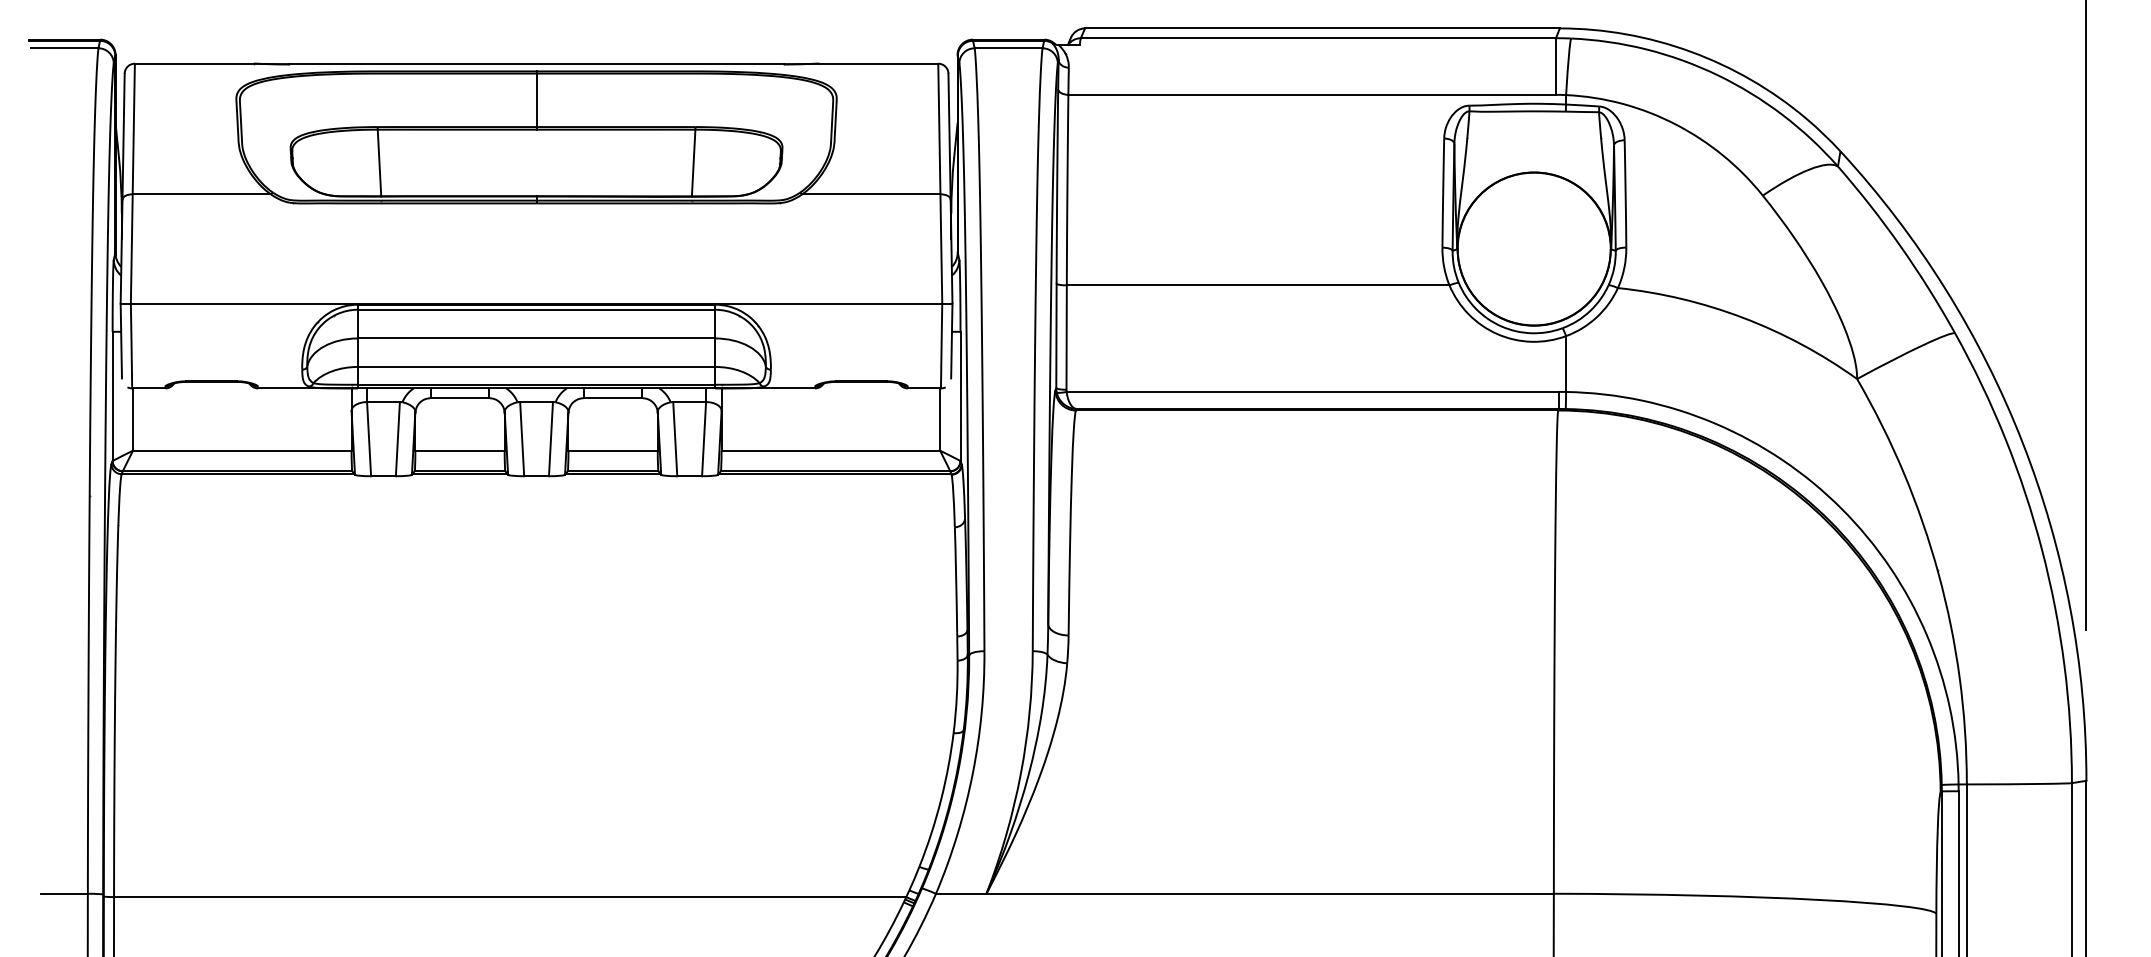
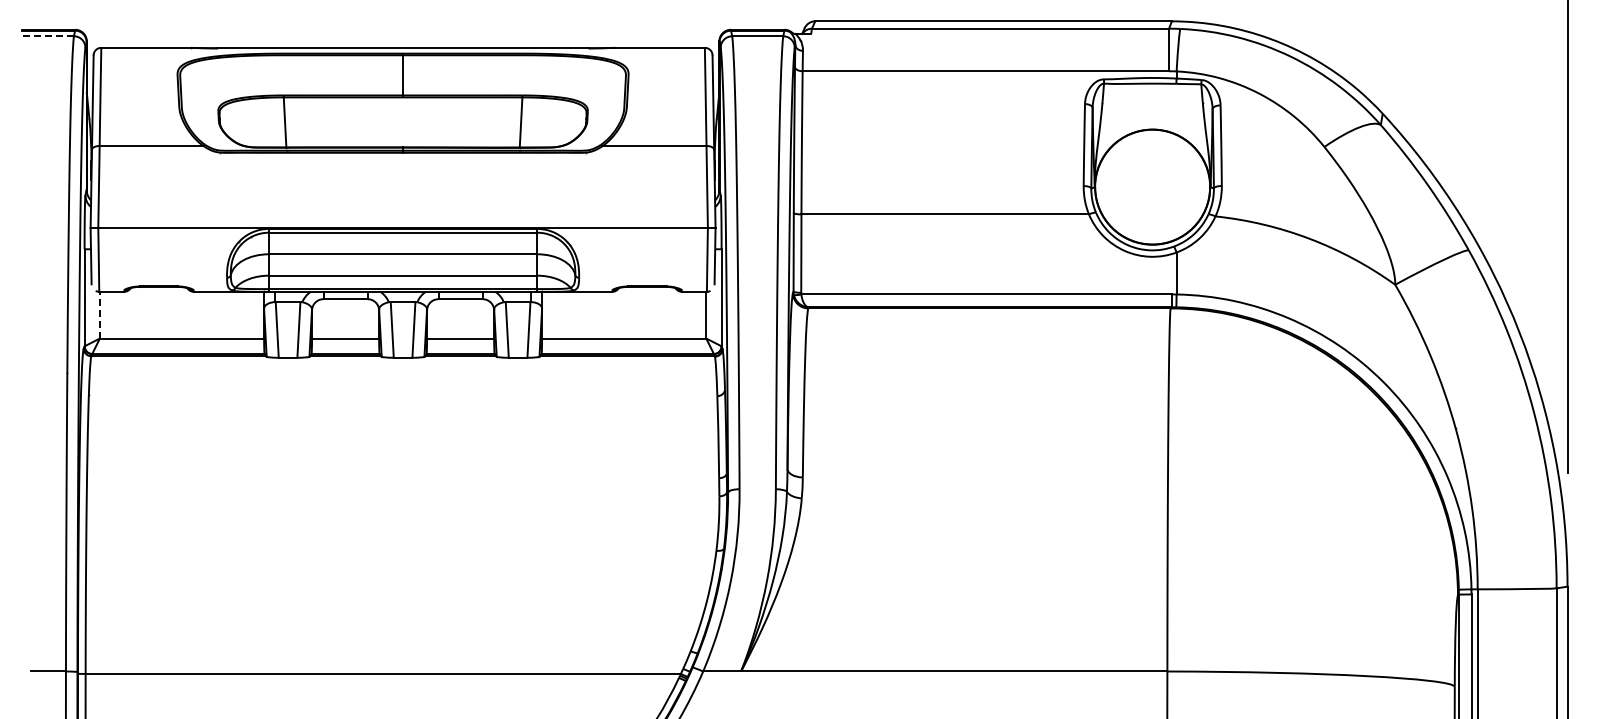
line: (64, 48) -> (48, 36), solid -> dashed
line: (132, 418) -> (99, 314), solid -> dashed

